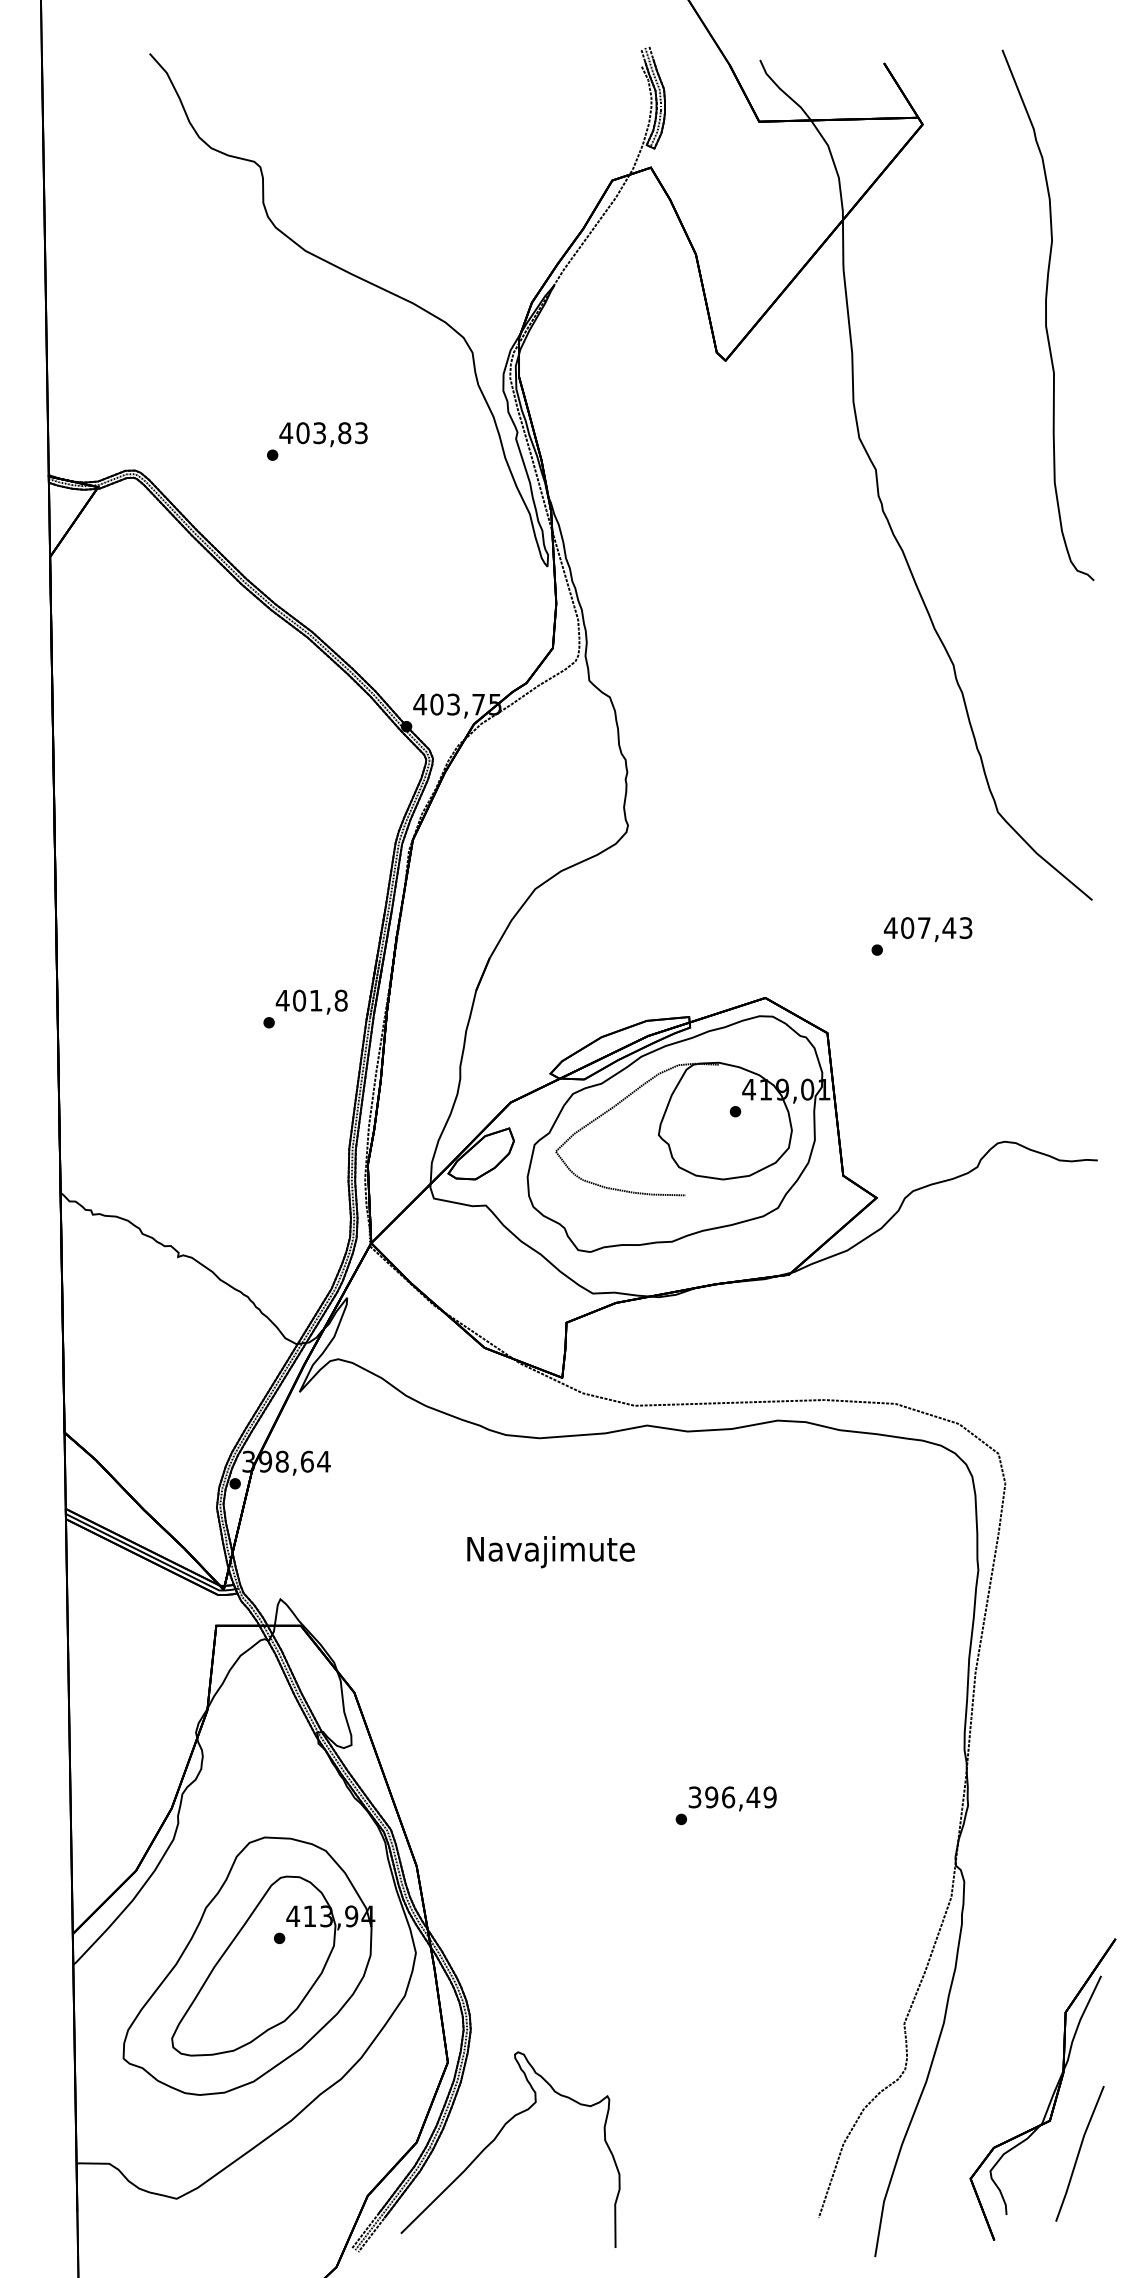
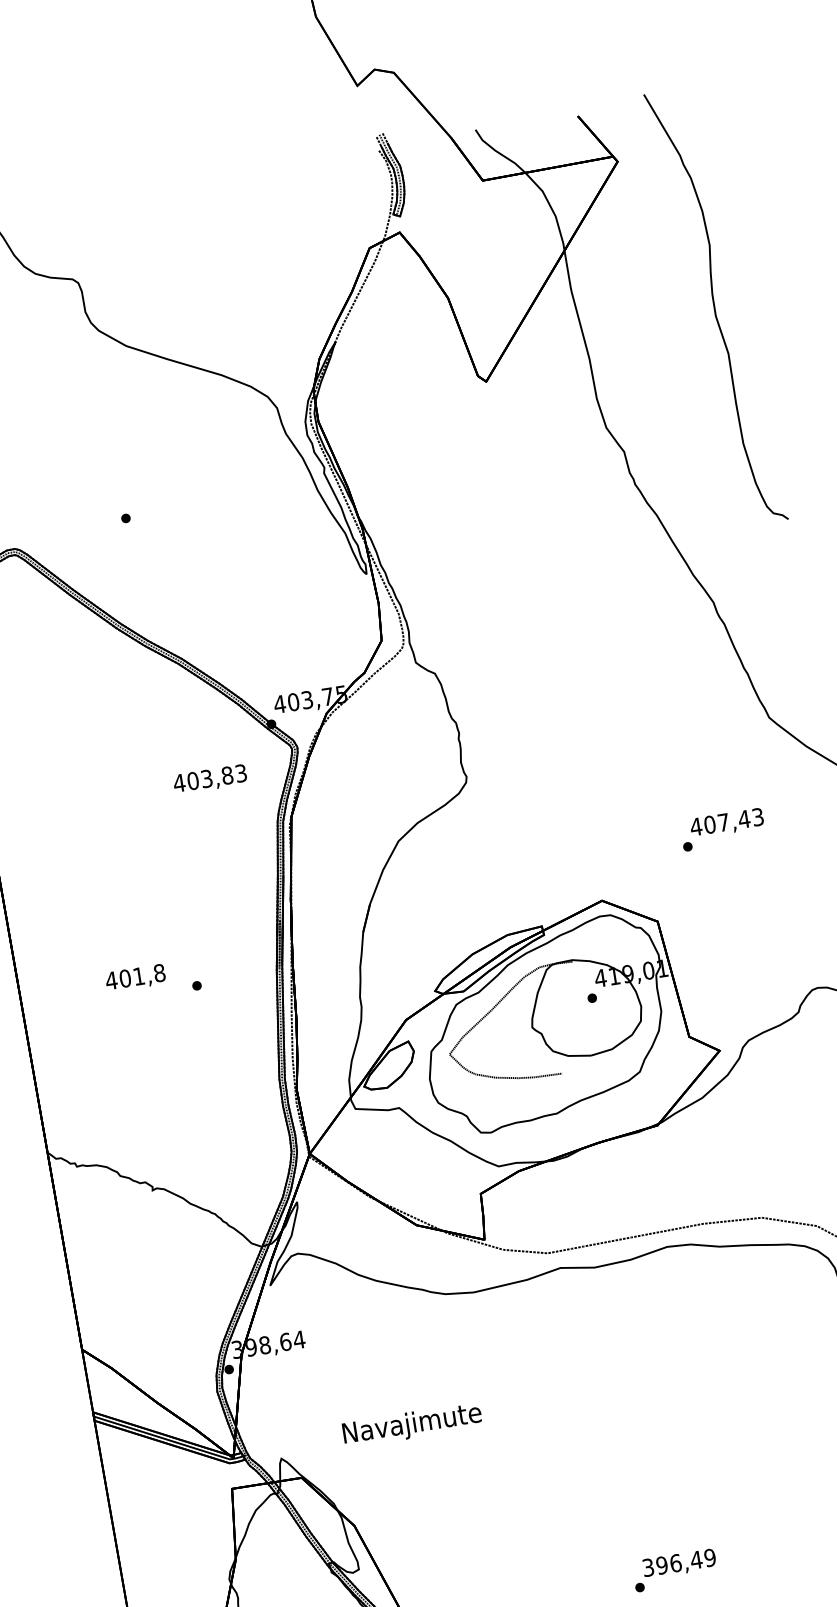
part: (1047, 315) -> (715, 307), moved
text: (323, 434) -> (210, 779), moved
text: (311, 1001) -> (135, 977), moved
text: (550, 1552) -> (412, 1425), moved

